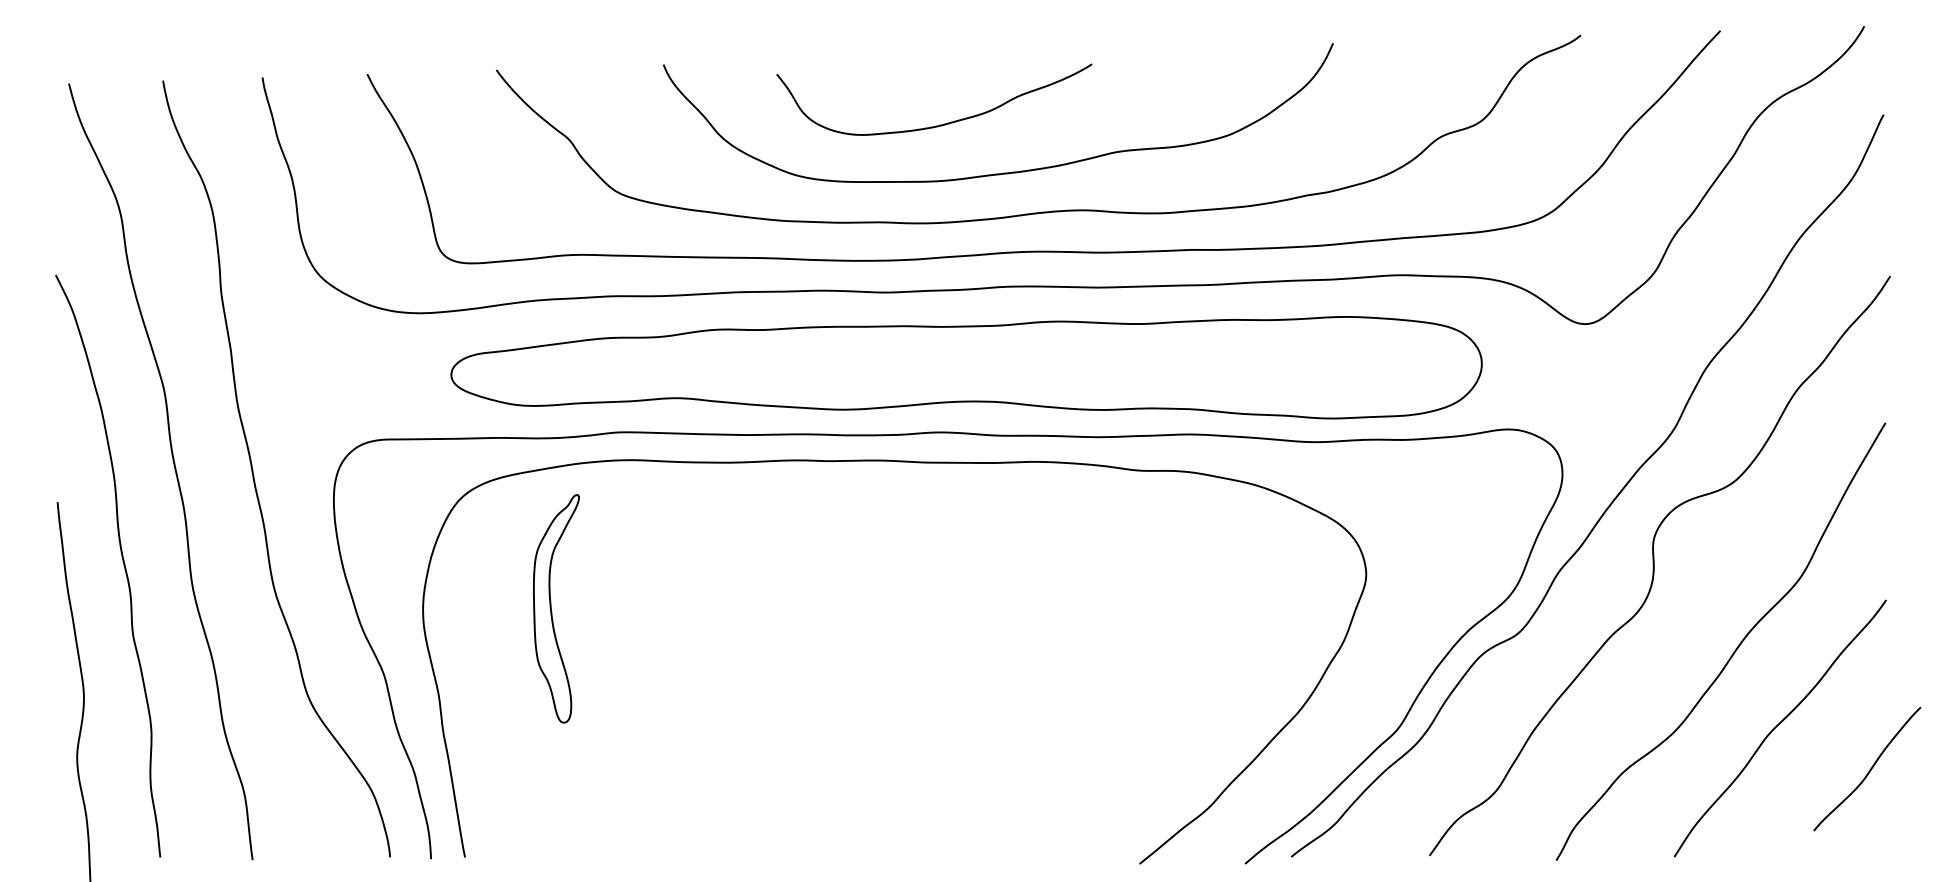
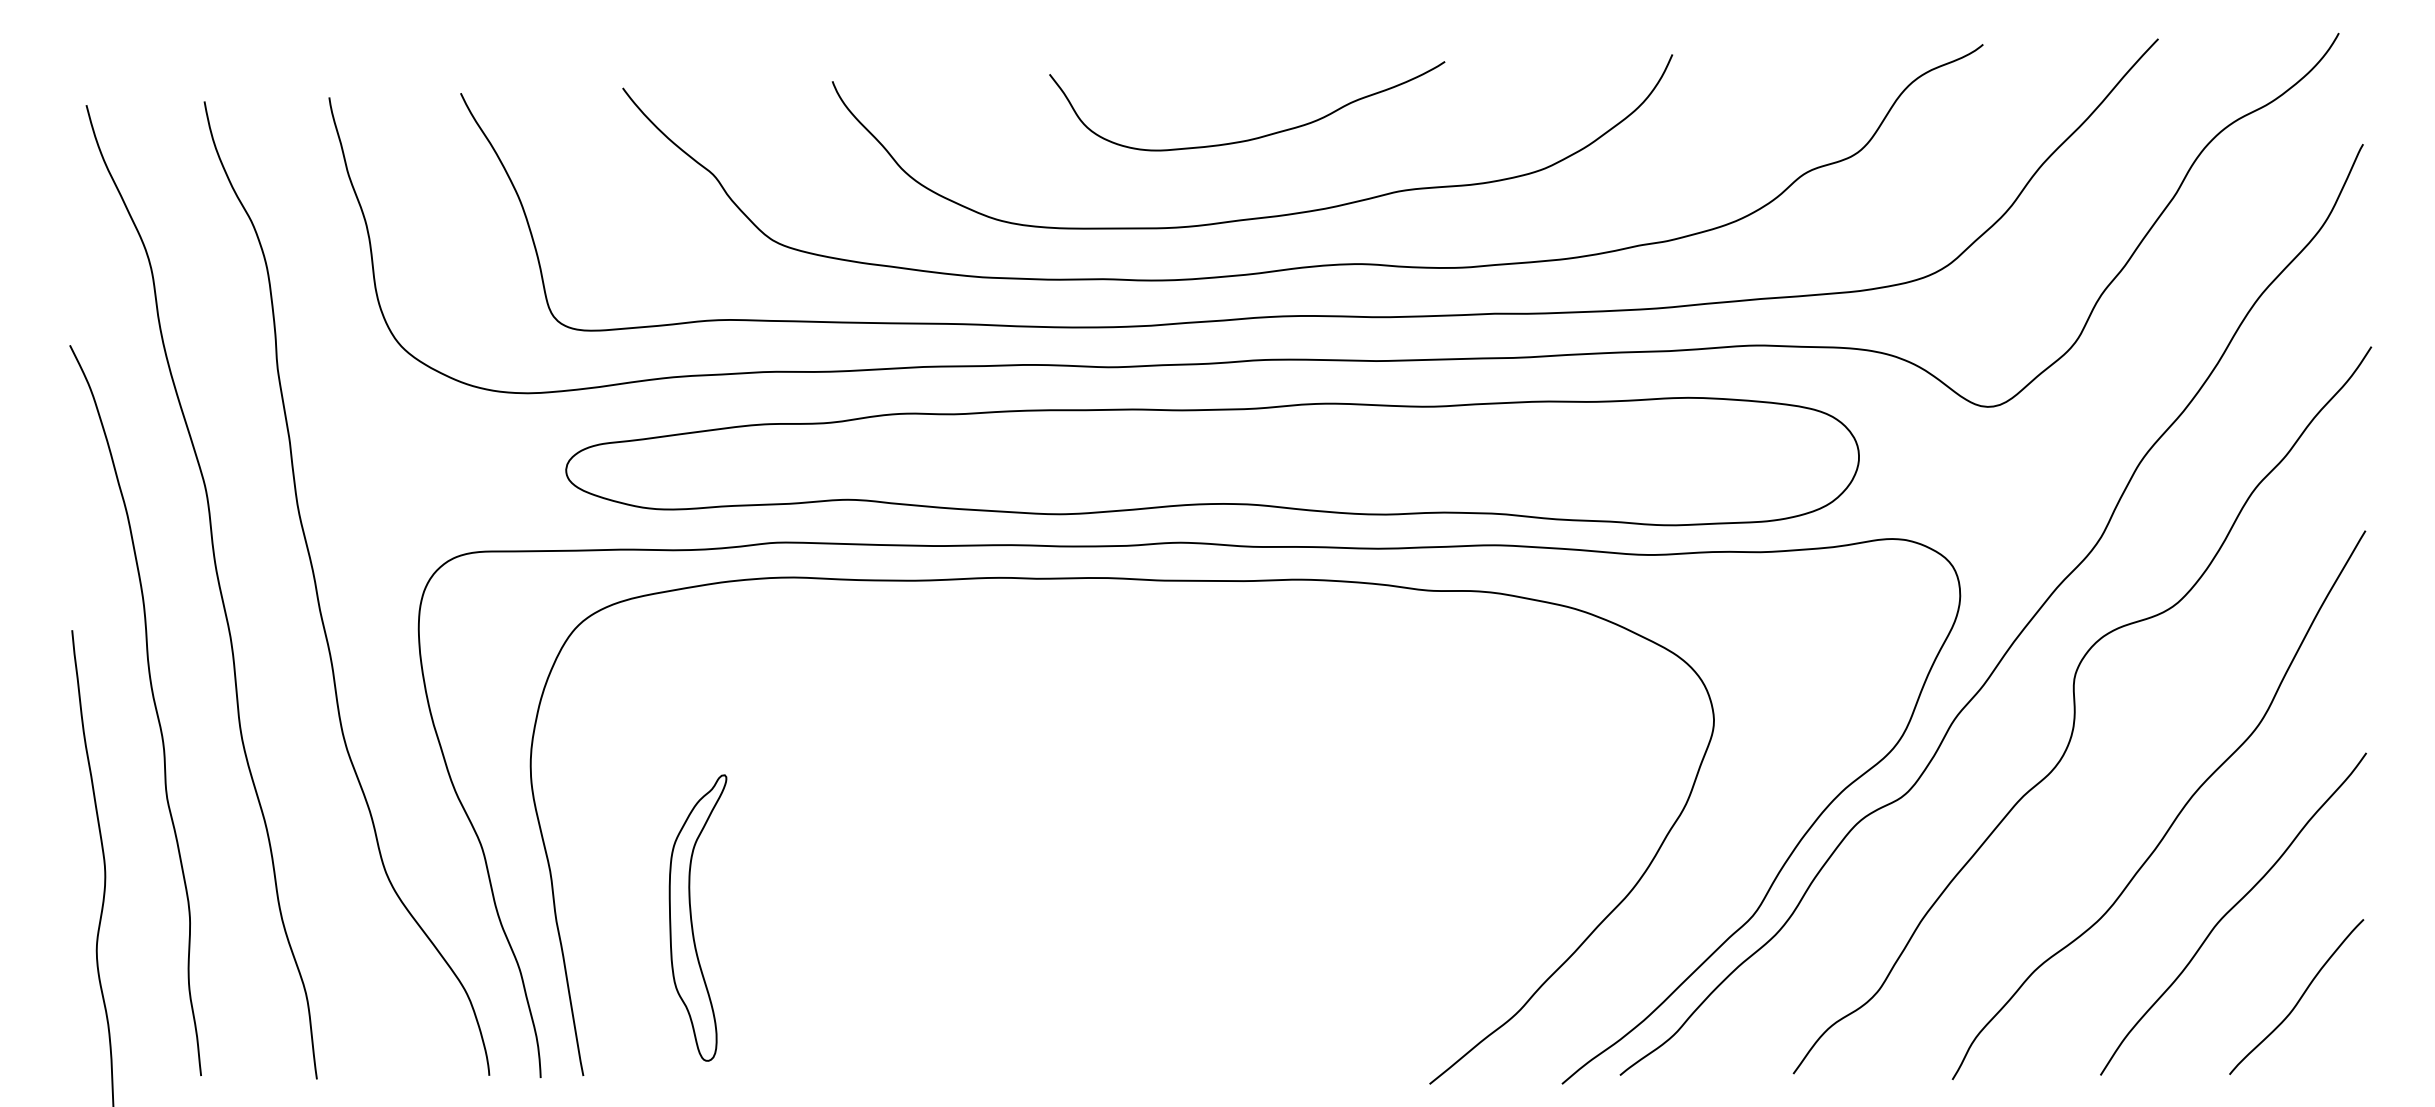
curve: (941, 124) -> (1255, 137), moved
part: (556, 608) -> (697, 917), moved
curve: (1869, 770) -> (2299, 998), moved

